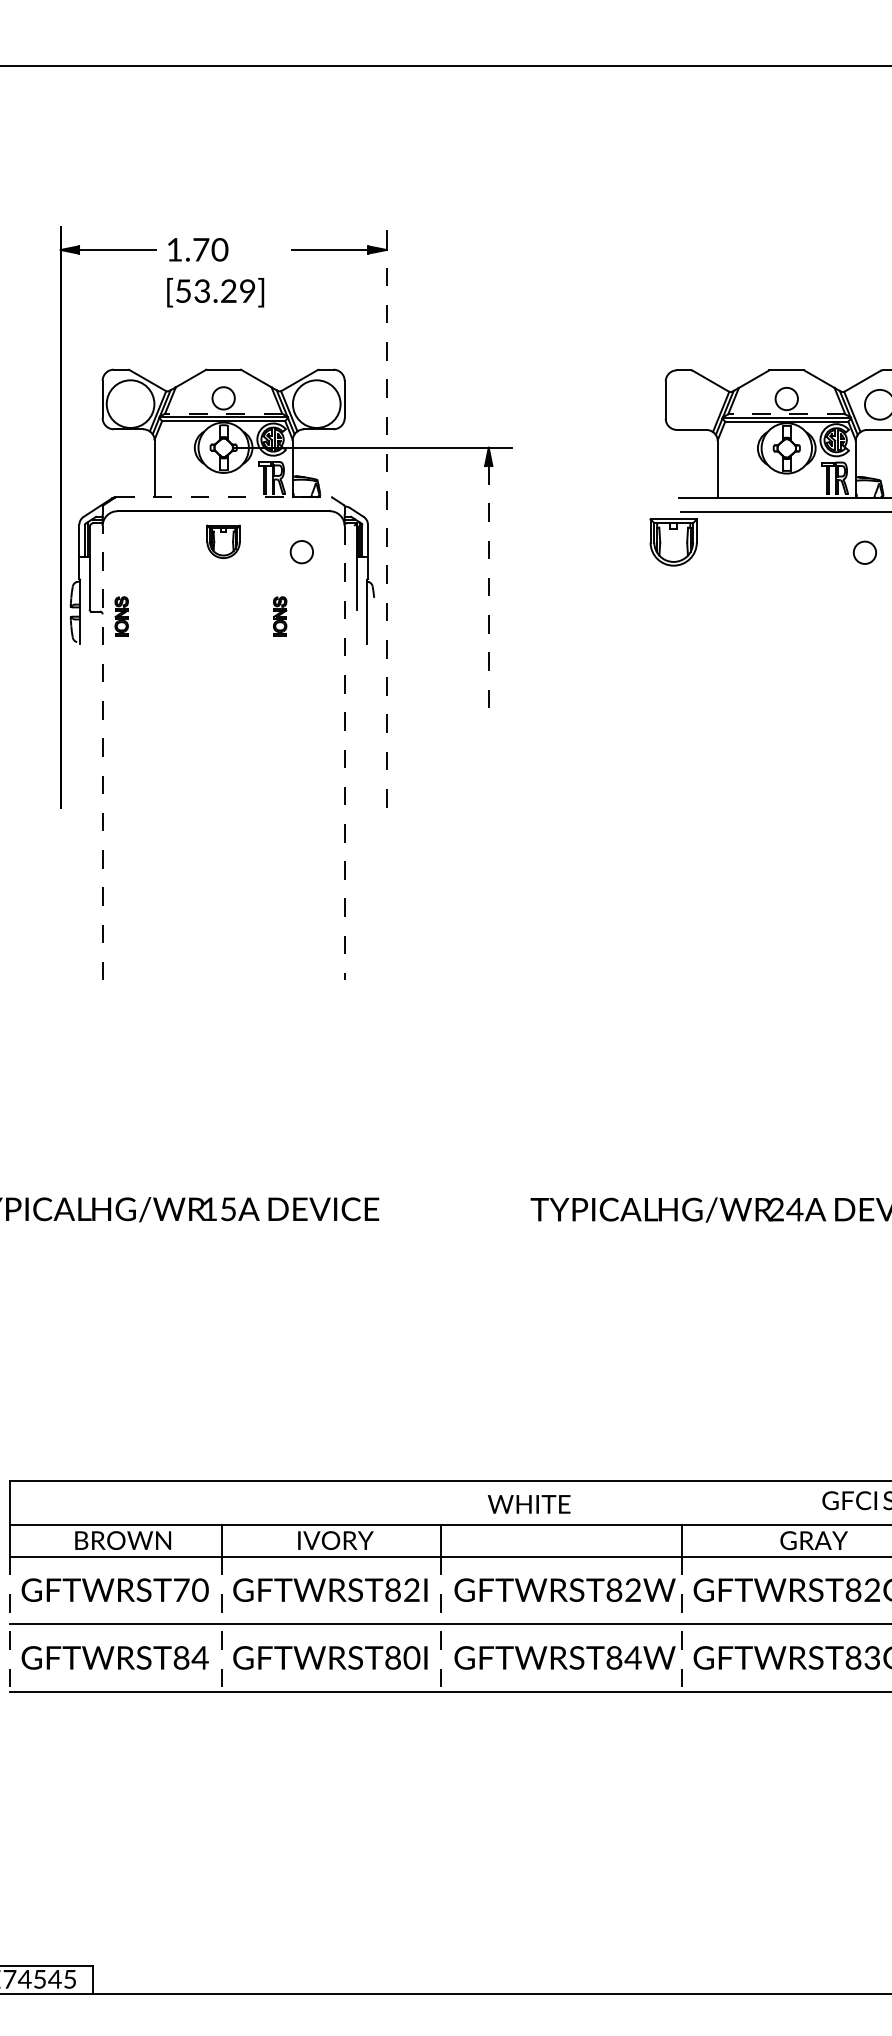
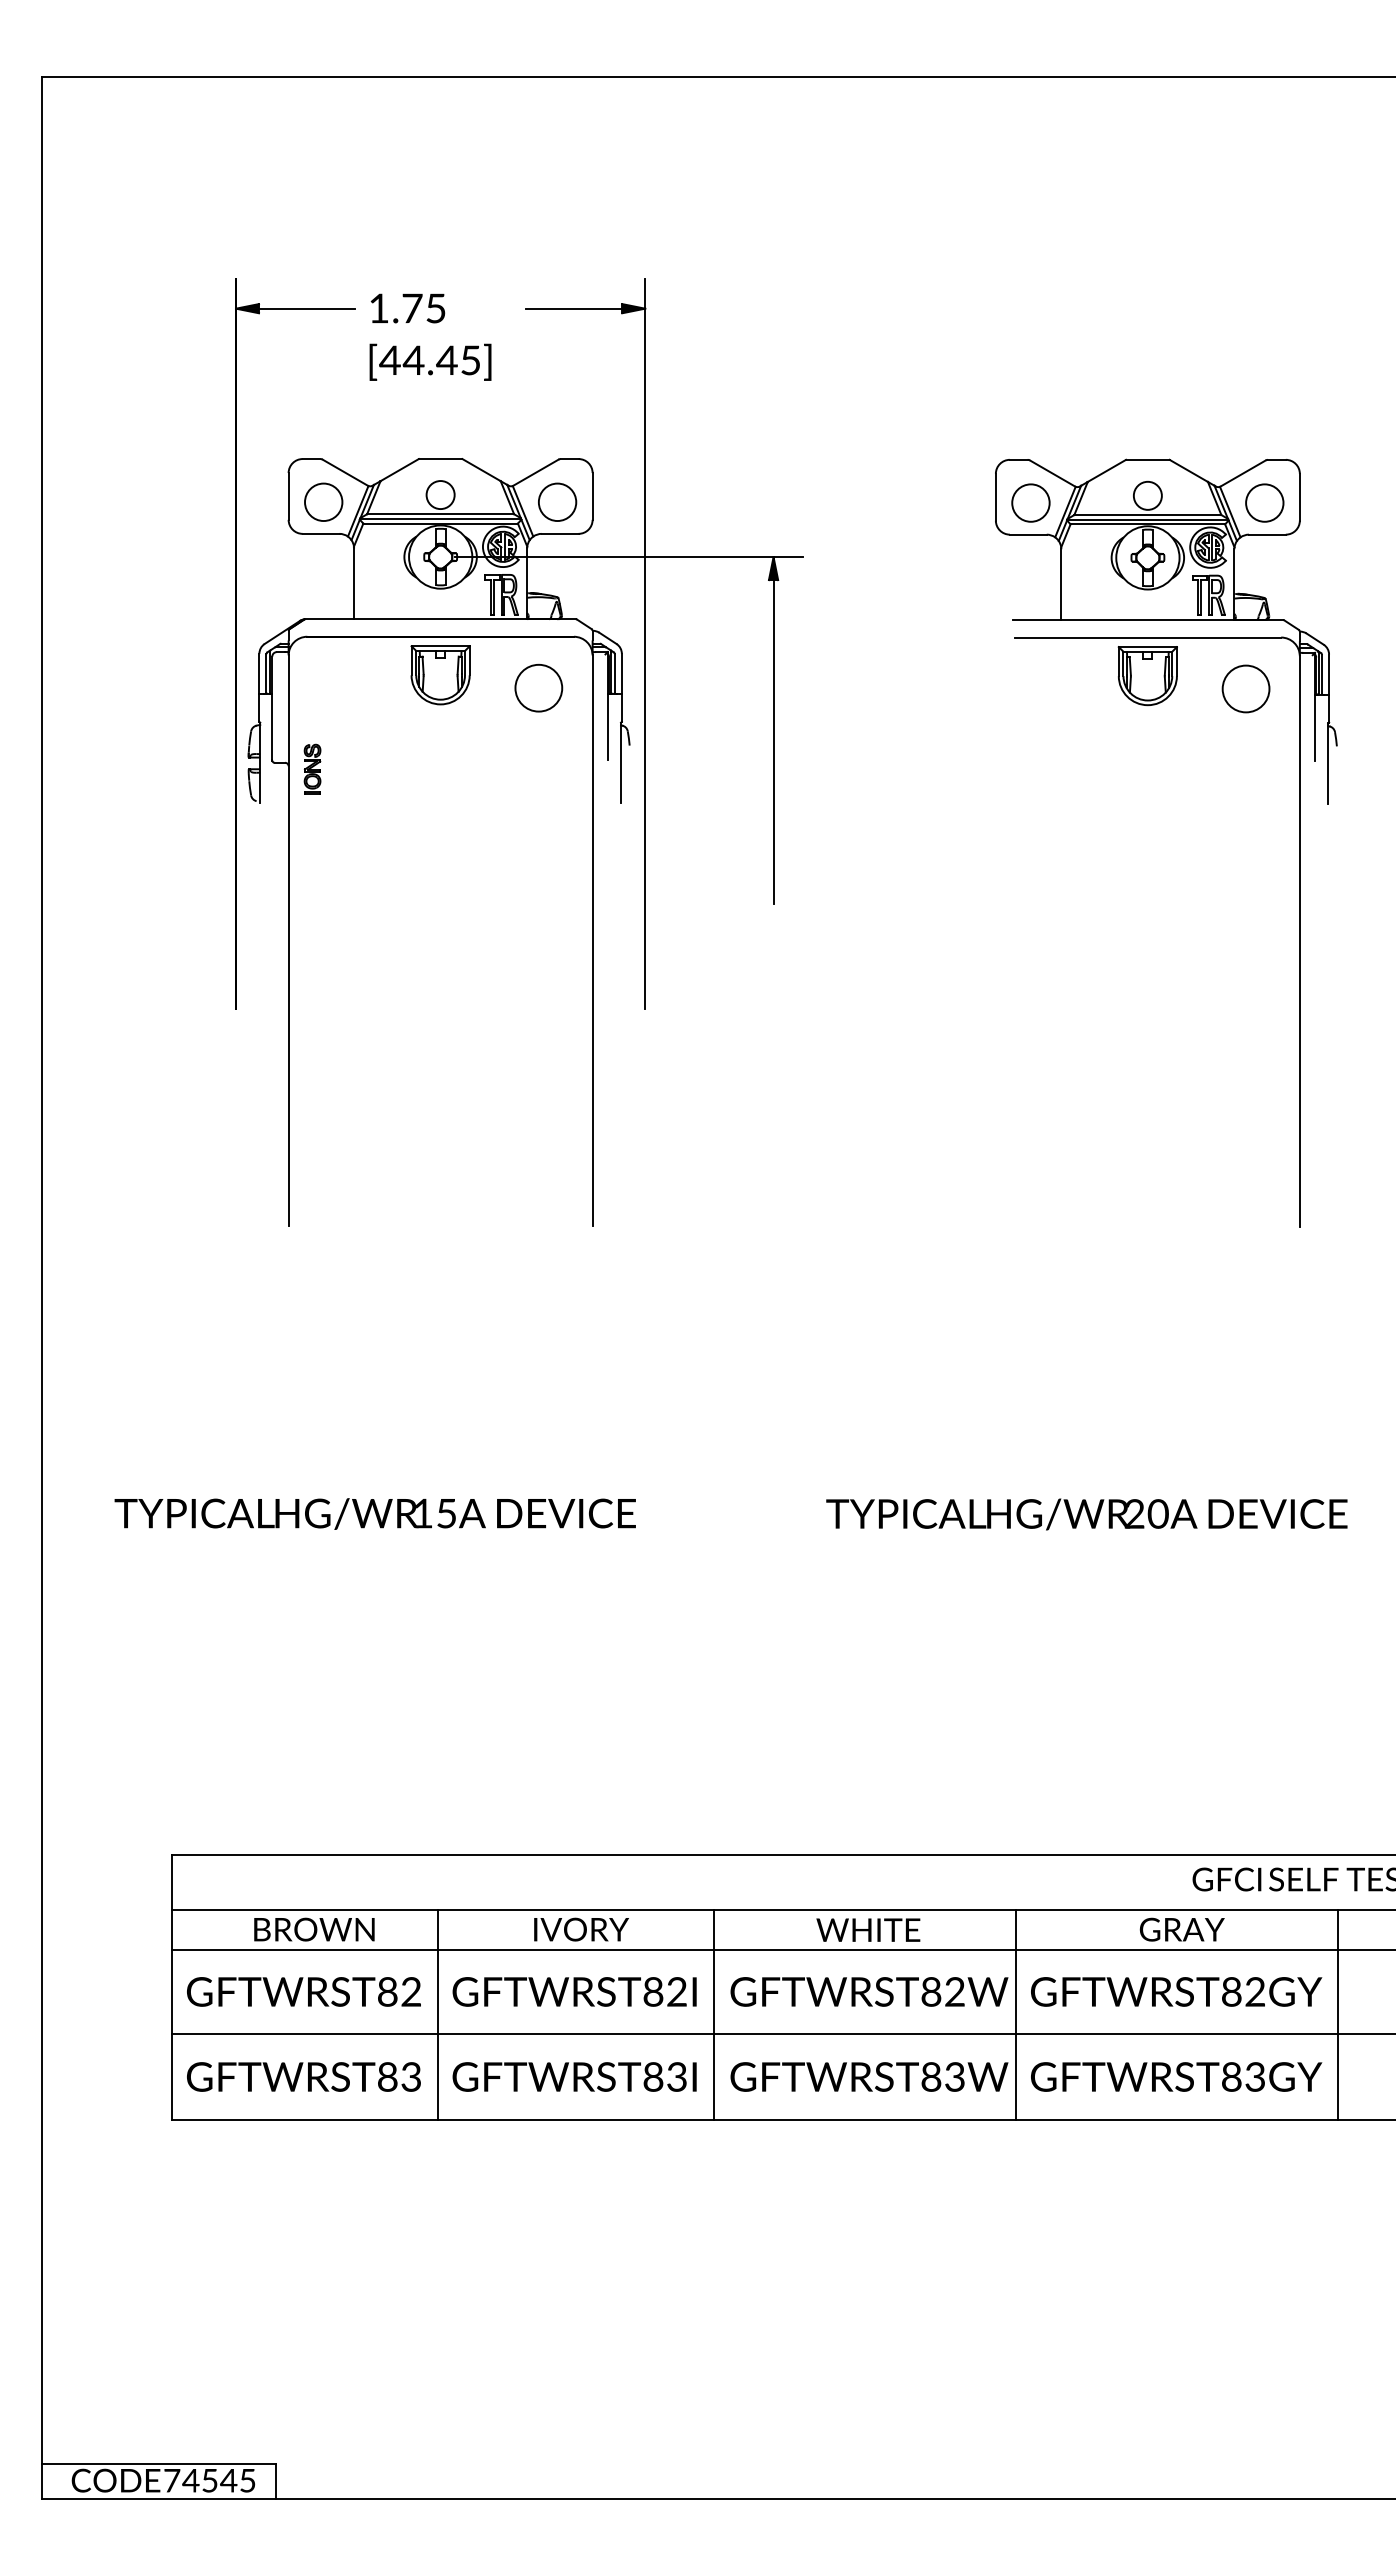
text: (219, 249) -> (435, 308), 1.70 -> 1.75
text: (214, 291) -> (429, 360), [53.29] -> [44.45]
circle: (130, 404) -> (323, 502), size x0.62
circle: (316, 404) -> (557, 502), size x0.62
circle: (693, 404) -> (1030, 502), added
line: (223, 413) -> (440, 514), dashed -> solid
line: (786, 414) -> (1147, 515), dashed -> solid
line: (224, 497) -> (441, 619), dashed -> solid
line: (386, 517) -> (645, 644), dashed -> solid
part: (223, 542) -> (440, 675), size x1.43
part: (673, 542) -> (1147, 676), moved
circle: (301, 551) -> (538, 687), size x1.67
circle: (864, 552) -> (1245, 688), size x1.67
line: (488, 594) -> (773, 741), dashed -> solid
part: (280, 616) -> (511, 768), removed
line: (102, 753) -> (288, 940), dashed -> solid
line: (344, 753) -> (592, 941), dashed -> solid
text: (794, 1209) -> (1157, 1513), 24A -> 20A
text: (529, 1503) -> (868, 1929), moved
text: (190, 1589) -> (399, 1991), GFTWRST70 -> GFTWRST82
line: (9, 1624) -> (171, 2035), dashed -> solid
line: (221, 1624) -> (438, 2035), dashed -> solid
line: (441, 1624) -> (714, 2035), dashed -> solid
line: (682, 1624) -> (1016, 2035), dashed -> solid
text: (200, 1657) -> (411, 2076), GFTWRST84 -> GFTWRST83
text: (411, 1657) -> (676, 2076), GFTWRST80I -> GFTWRST83I
text: (632, 1657) -> (954, 2076), GFTWRST84W -> GFTWRST83W

